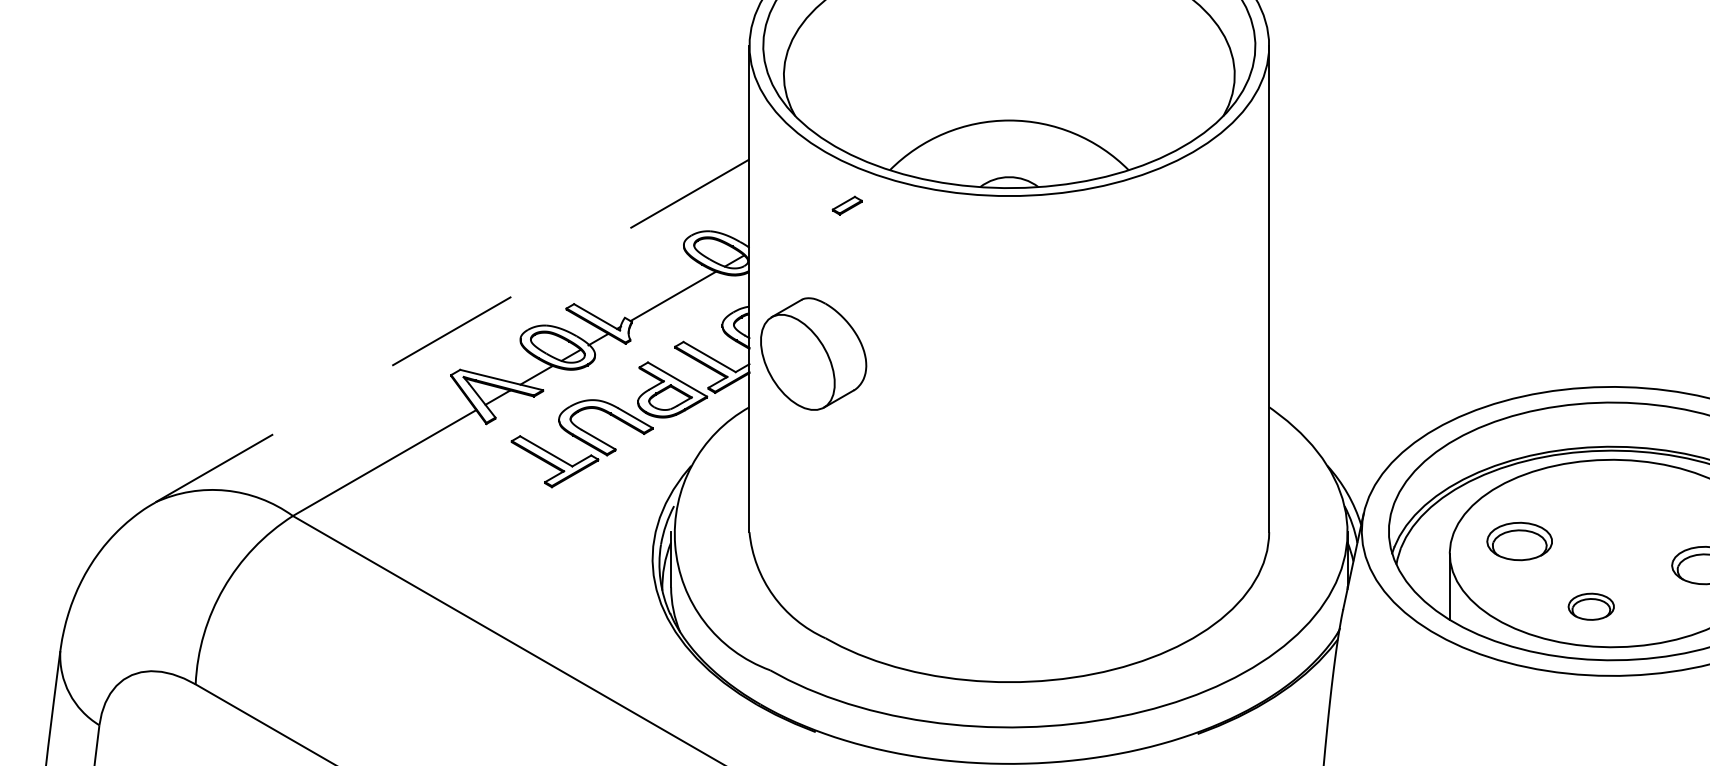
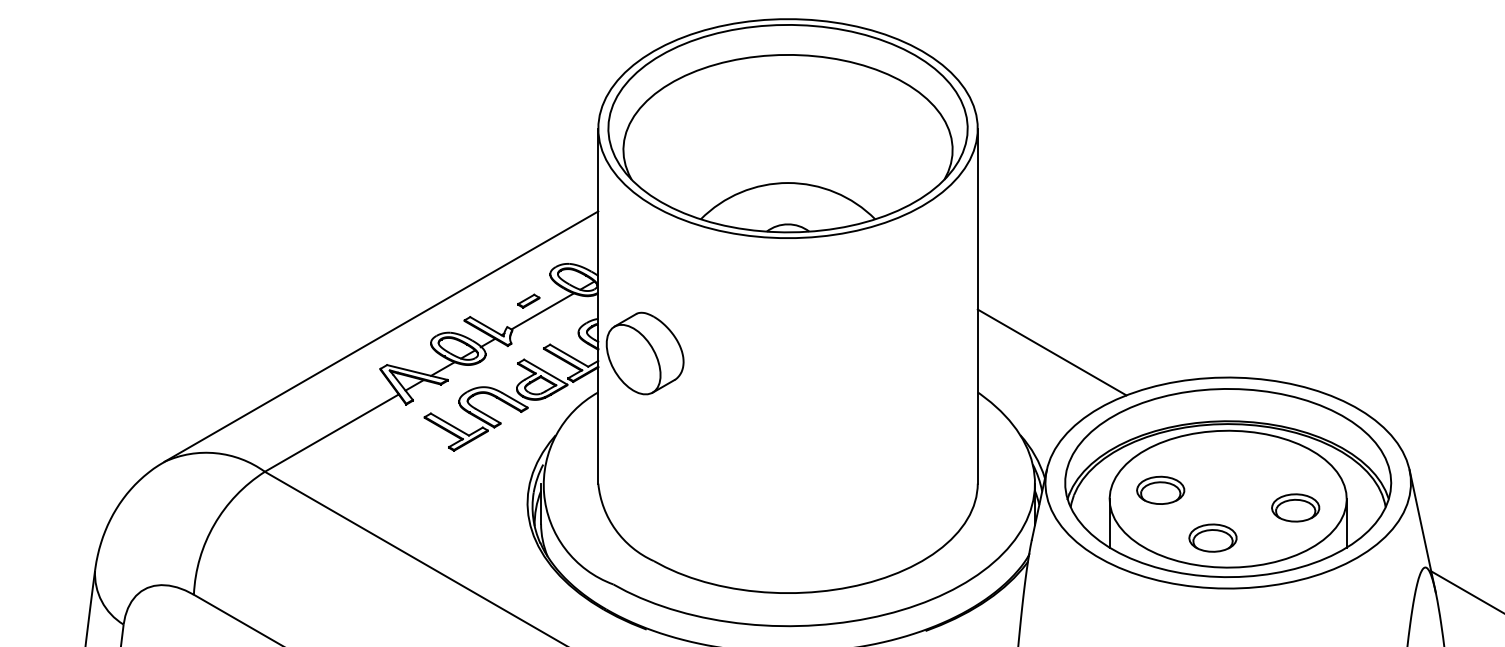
part: (846, 204) -> (528, 300), moved
line: (451, 330) -> (380, 336), dashed -> solid
line: (1370, 352) -> (1051, 352), added
part: (1590, 605) -> (1212, 537), size x1.43

